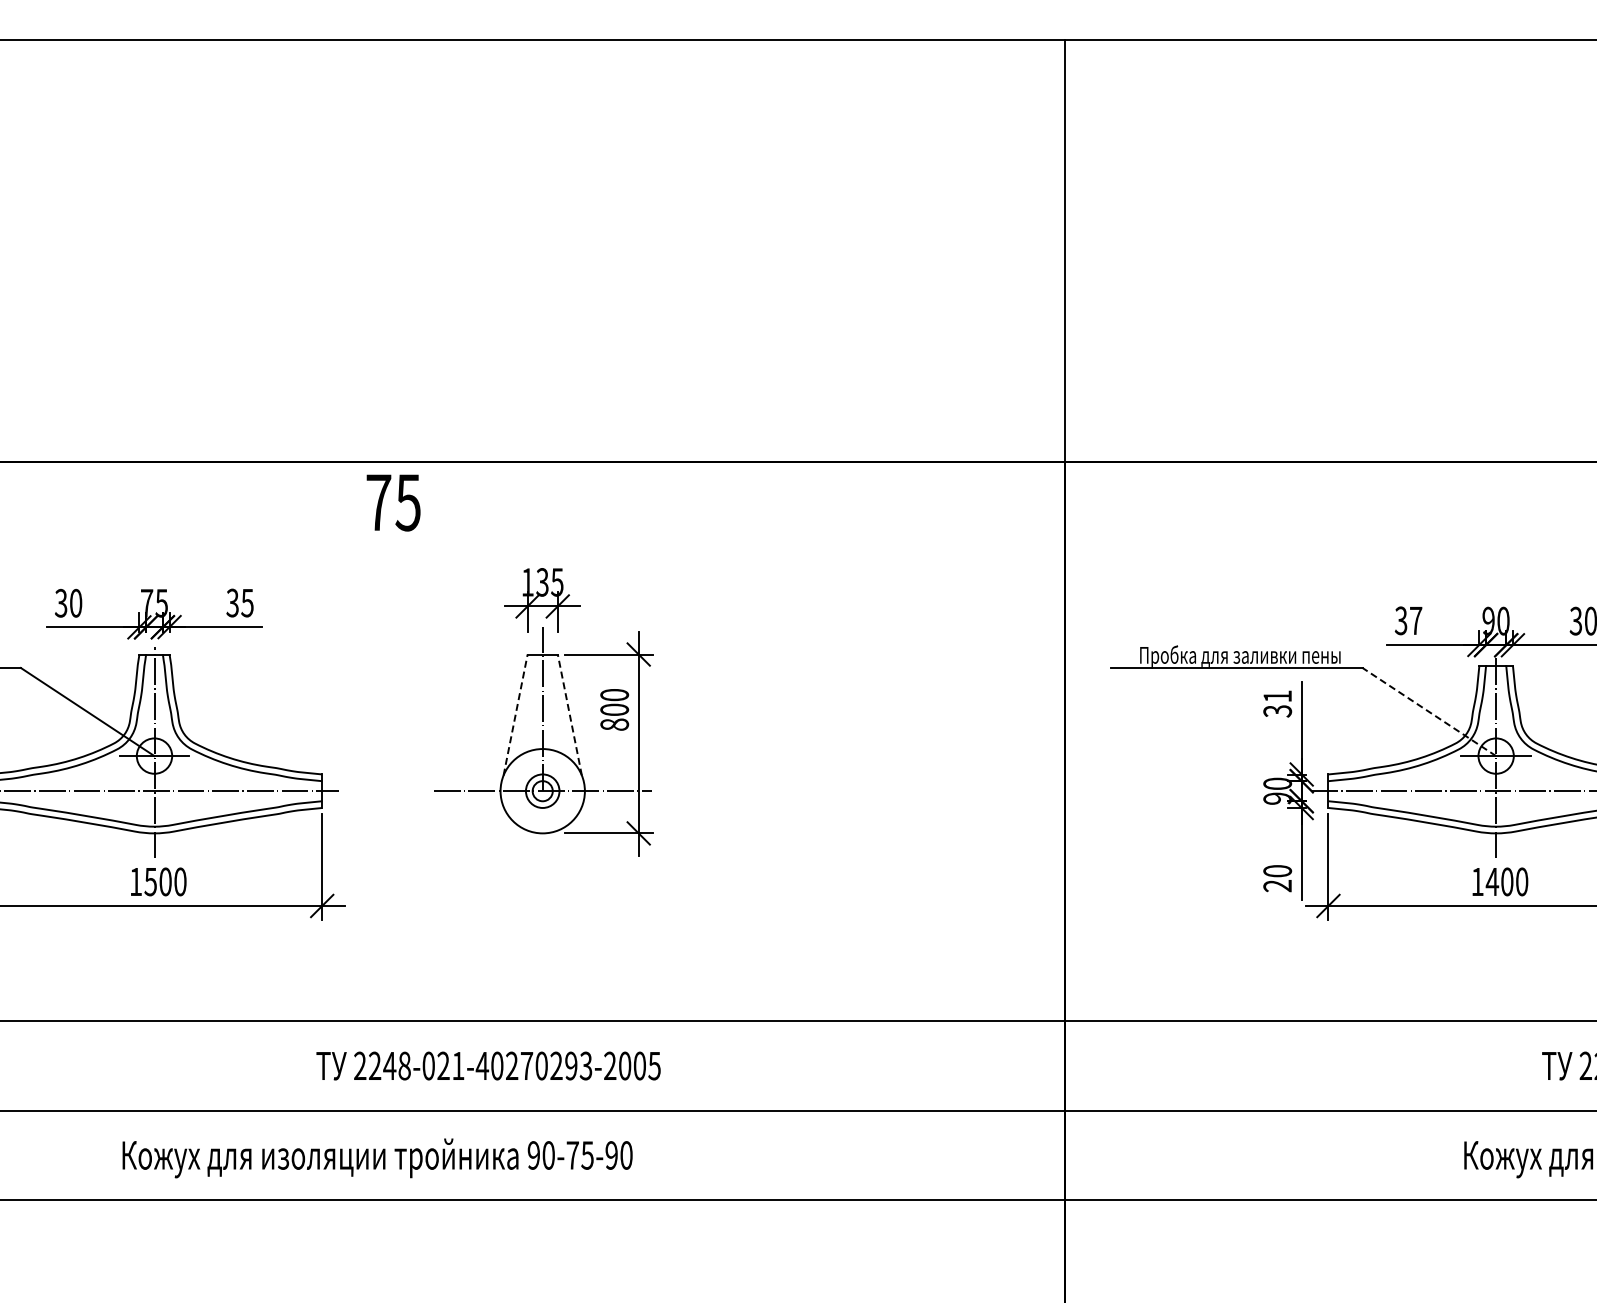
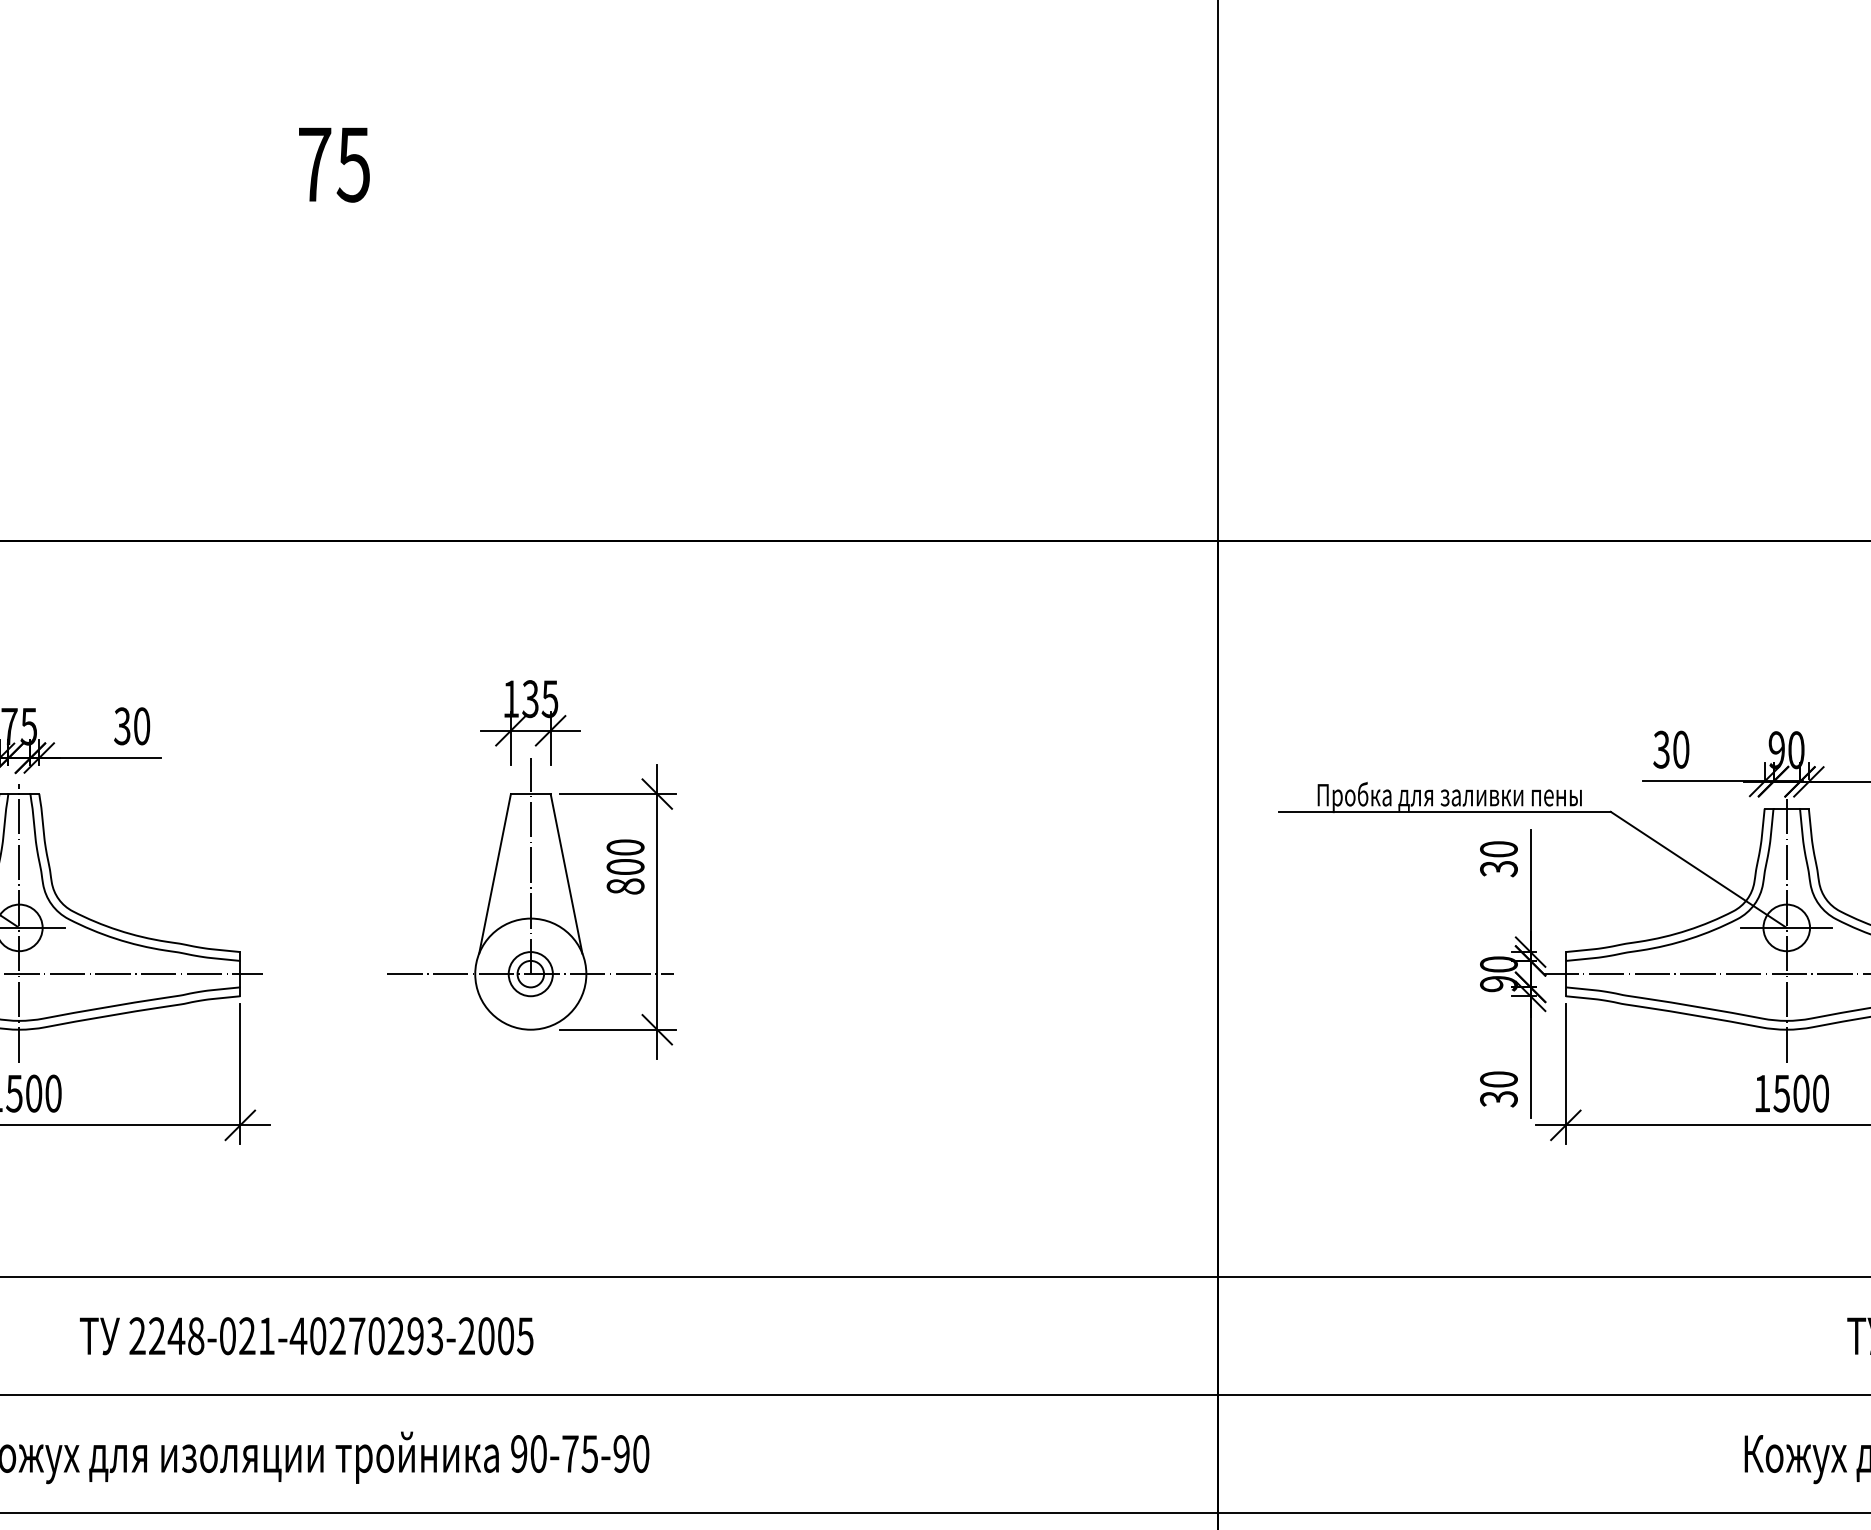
text: (393, 502) -> (334, 164), moved
text: (247, 602) -> (141, 725), 35 -> 30
text: (1416, 620) -> (1681, 749), 37 -> 30
text: (1277, 696) -> (1498, 849), 31 -> 30
line: (1428, 711) -> (1697, 869), dashed -> solid
line: (515, 715) -> (494, 874), dashed -> solid
line: (569, 715) -> (566, 874), dashed -> solid
text: (1492, 882) -> (1781, 1094), 1400 -> 1500
text: (1277, 886) -> (1498, 1099), 20 -> 30
text: (488, 1065) -> (306, 1335), moved

